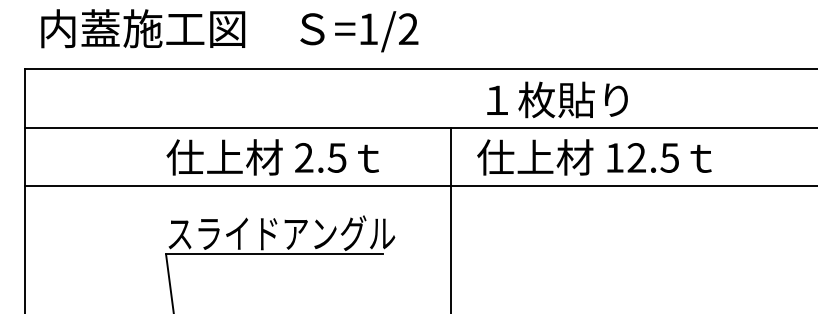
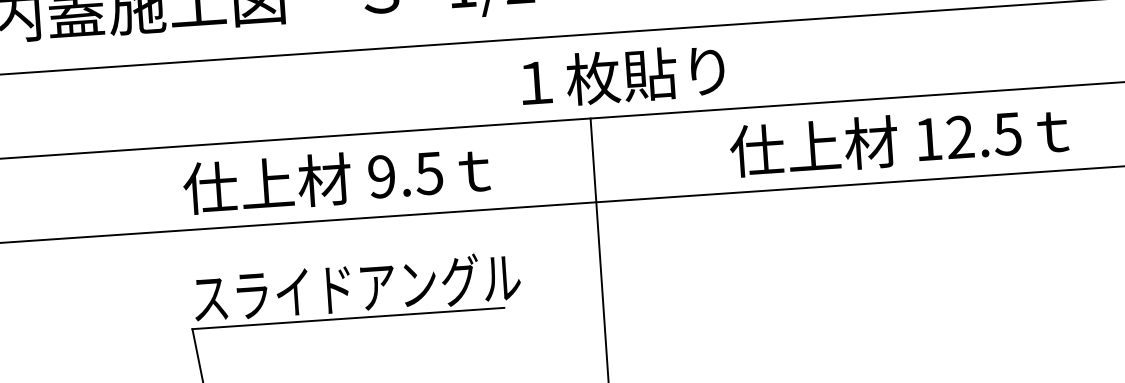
text: (557, 99) -> (622, 75), moved
text: (304, 157) -> (382, 176), 2.5 -> 9.5
text: (594, 157) -> (899, 140), moved

